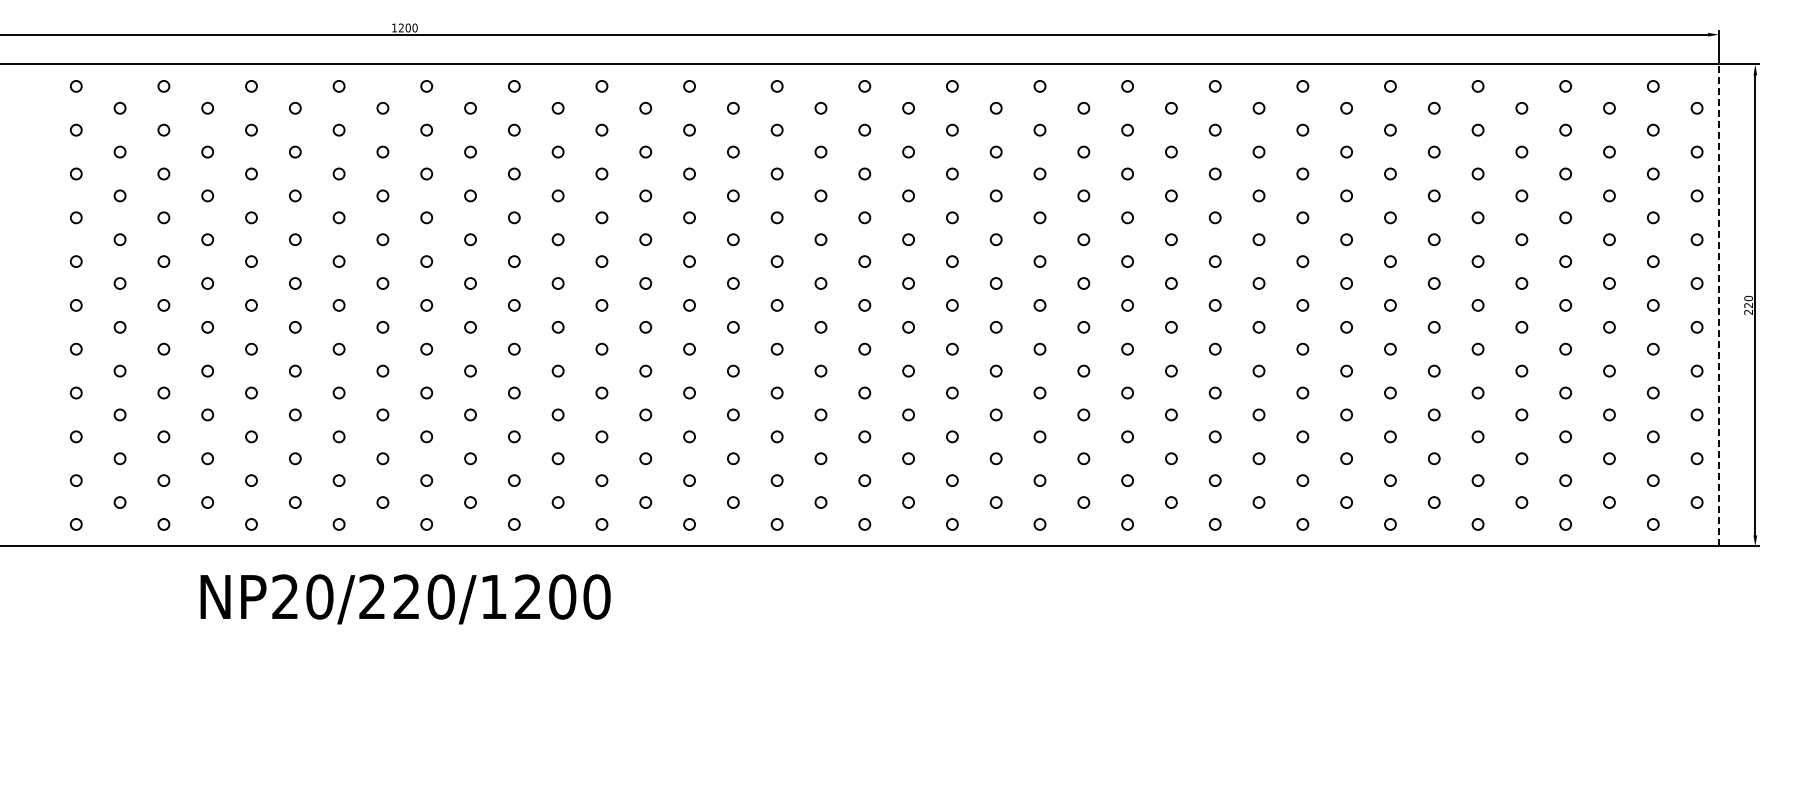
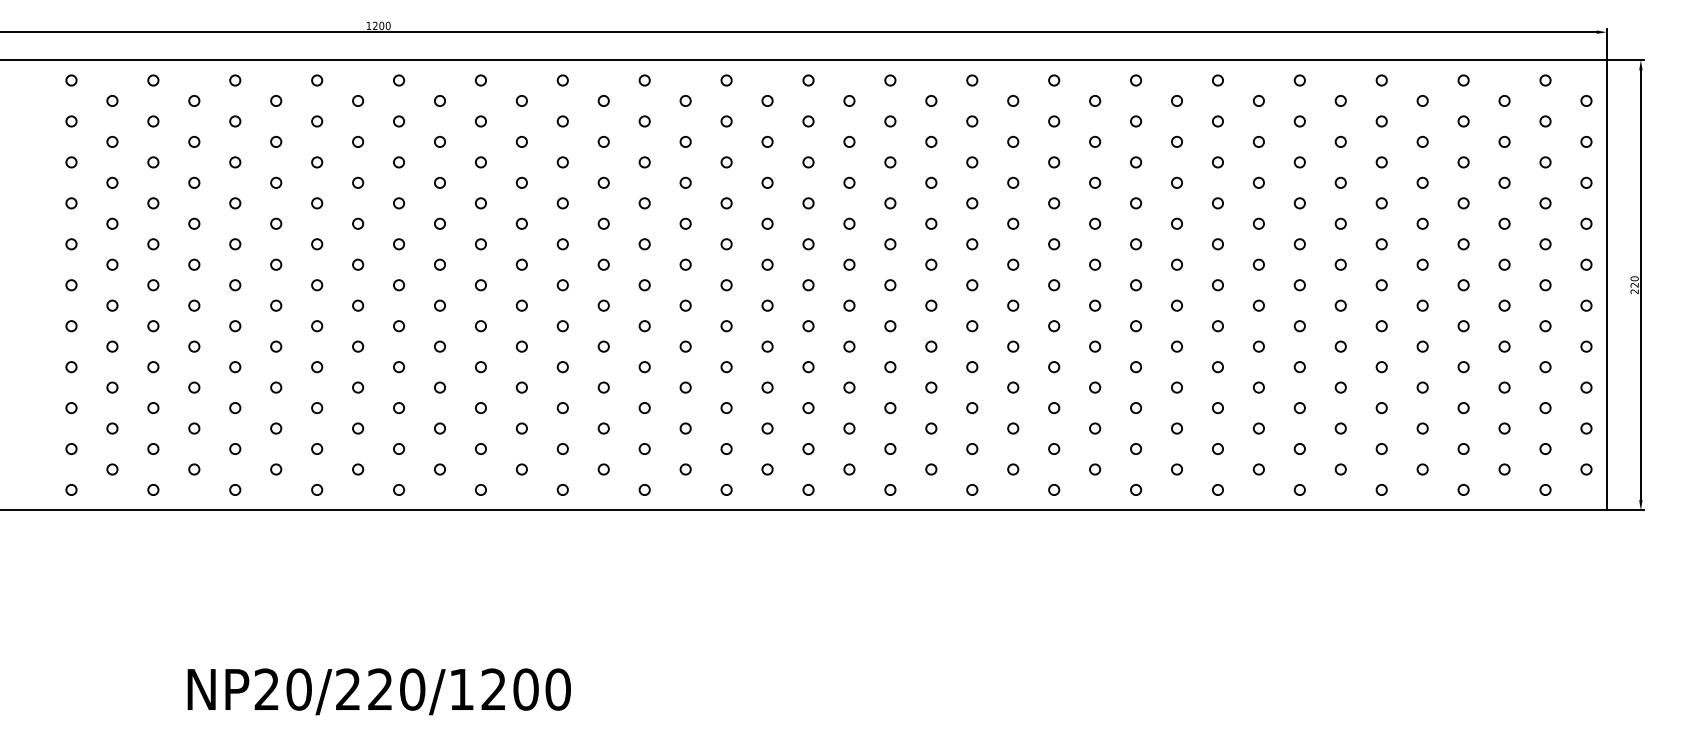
line: (1719, 305) -> (1607, 285), dashed -> solid
text: (405, 599) -> (379, 691), moved

